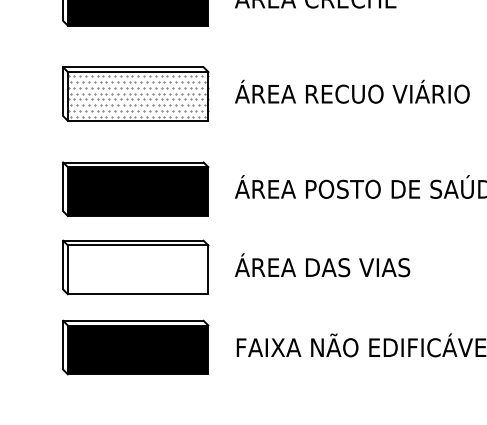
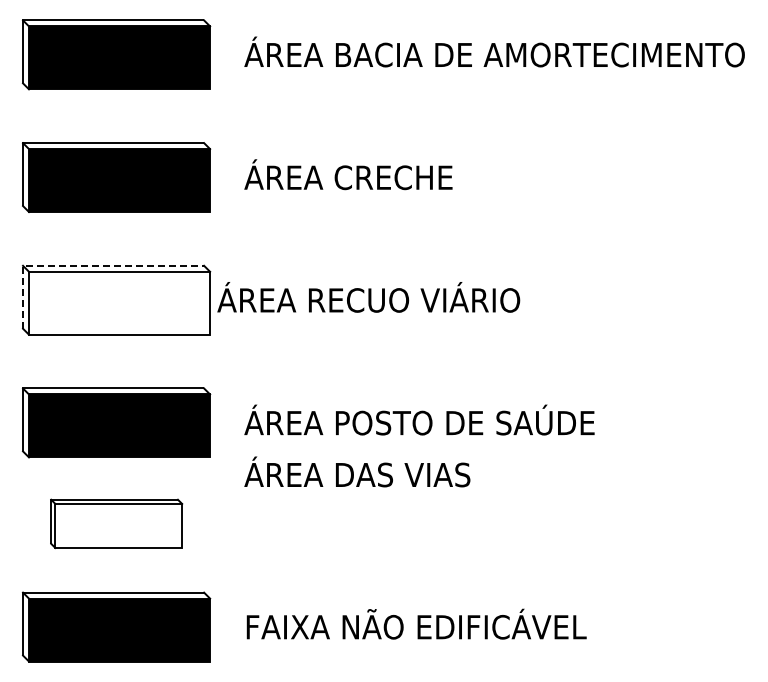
line: (108, 67) -> (81, 265), solid -> dashed
text: (352, 91) -> (368, 297), moved
hatch: (138, 96) -> (119, 303), removed
text: (322, 264) -> (357, 471), moved
part: (135, 267) -> (116, 523), size x0.7

